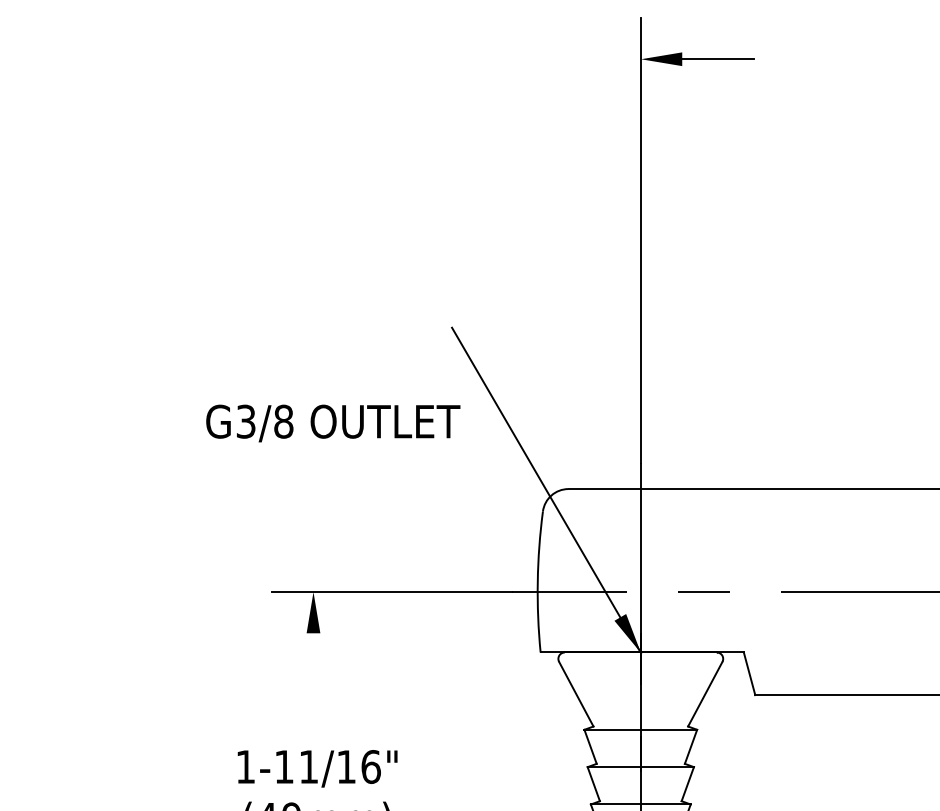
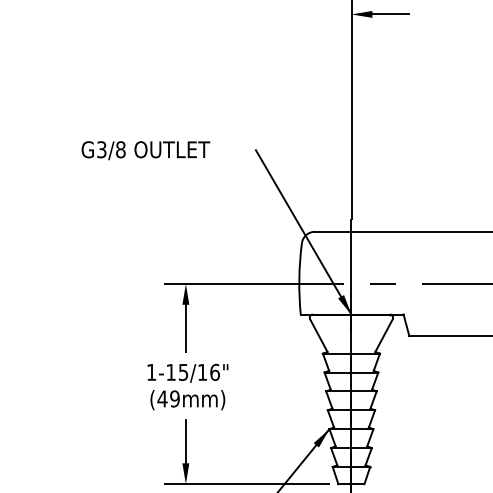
text: (332, 423) -> (145, 150), moved
line: (312, 680) -> (185, 328), added
text: (308, 767) -> (183, 372), 1-11/16" -> 1-15/16"

